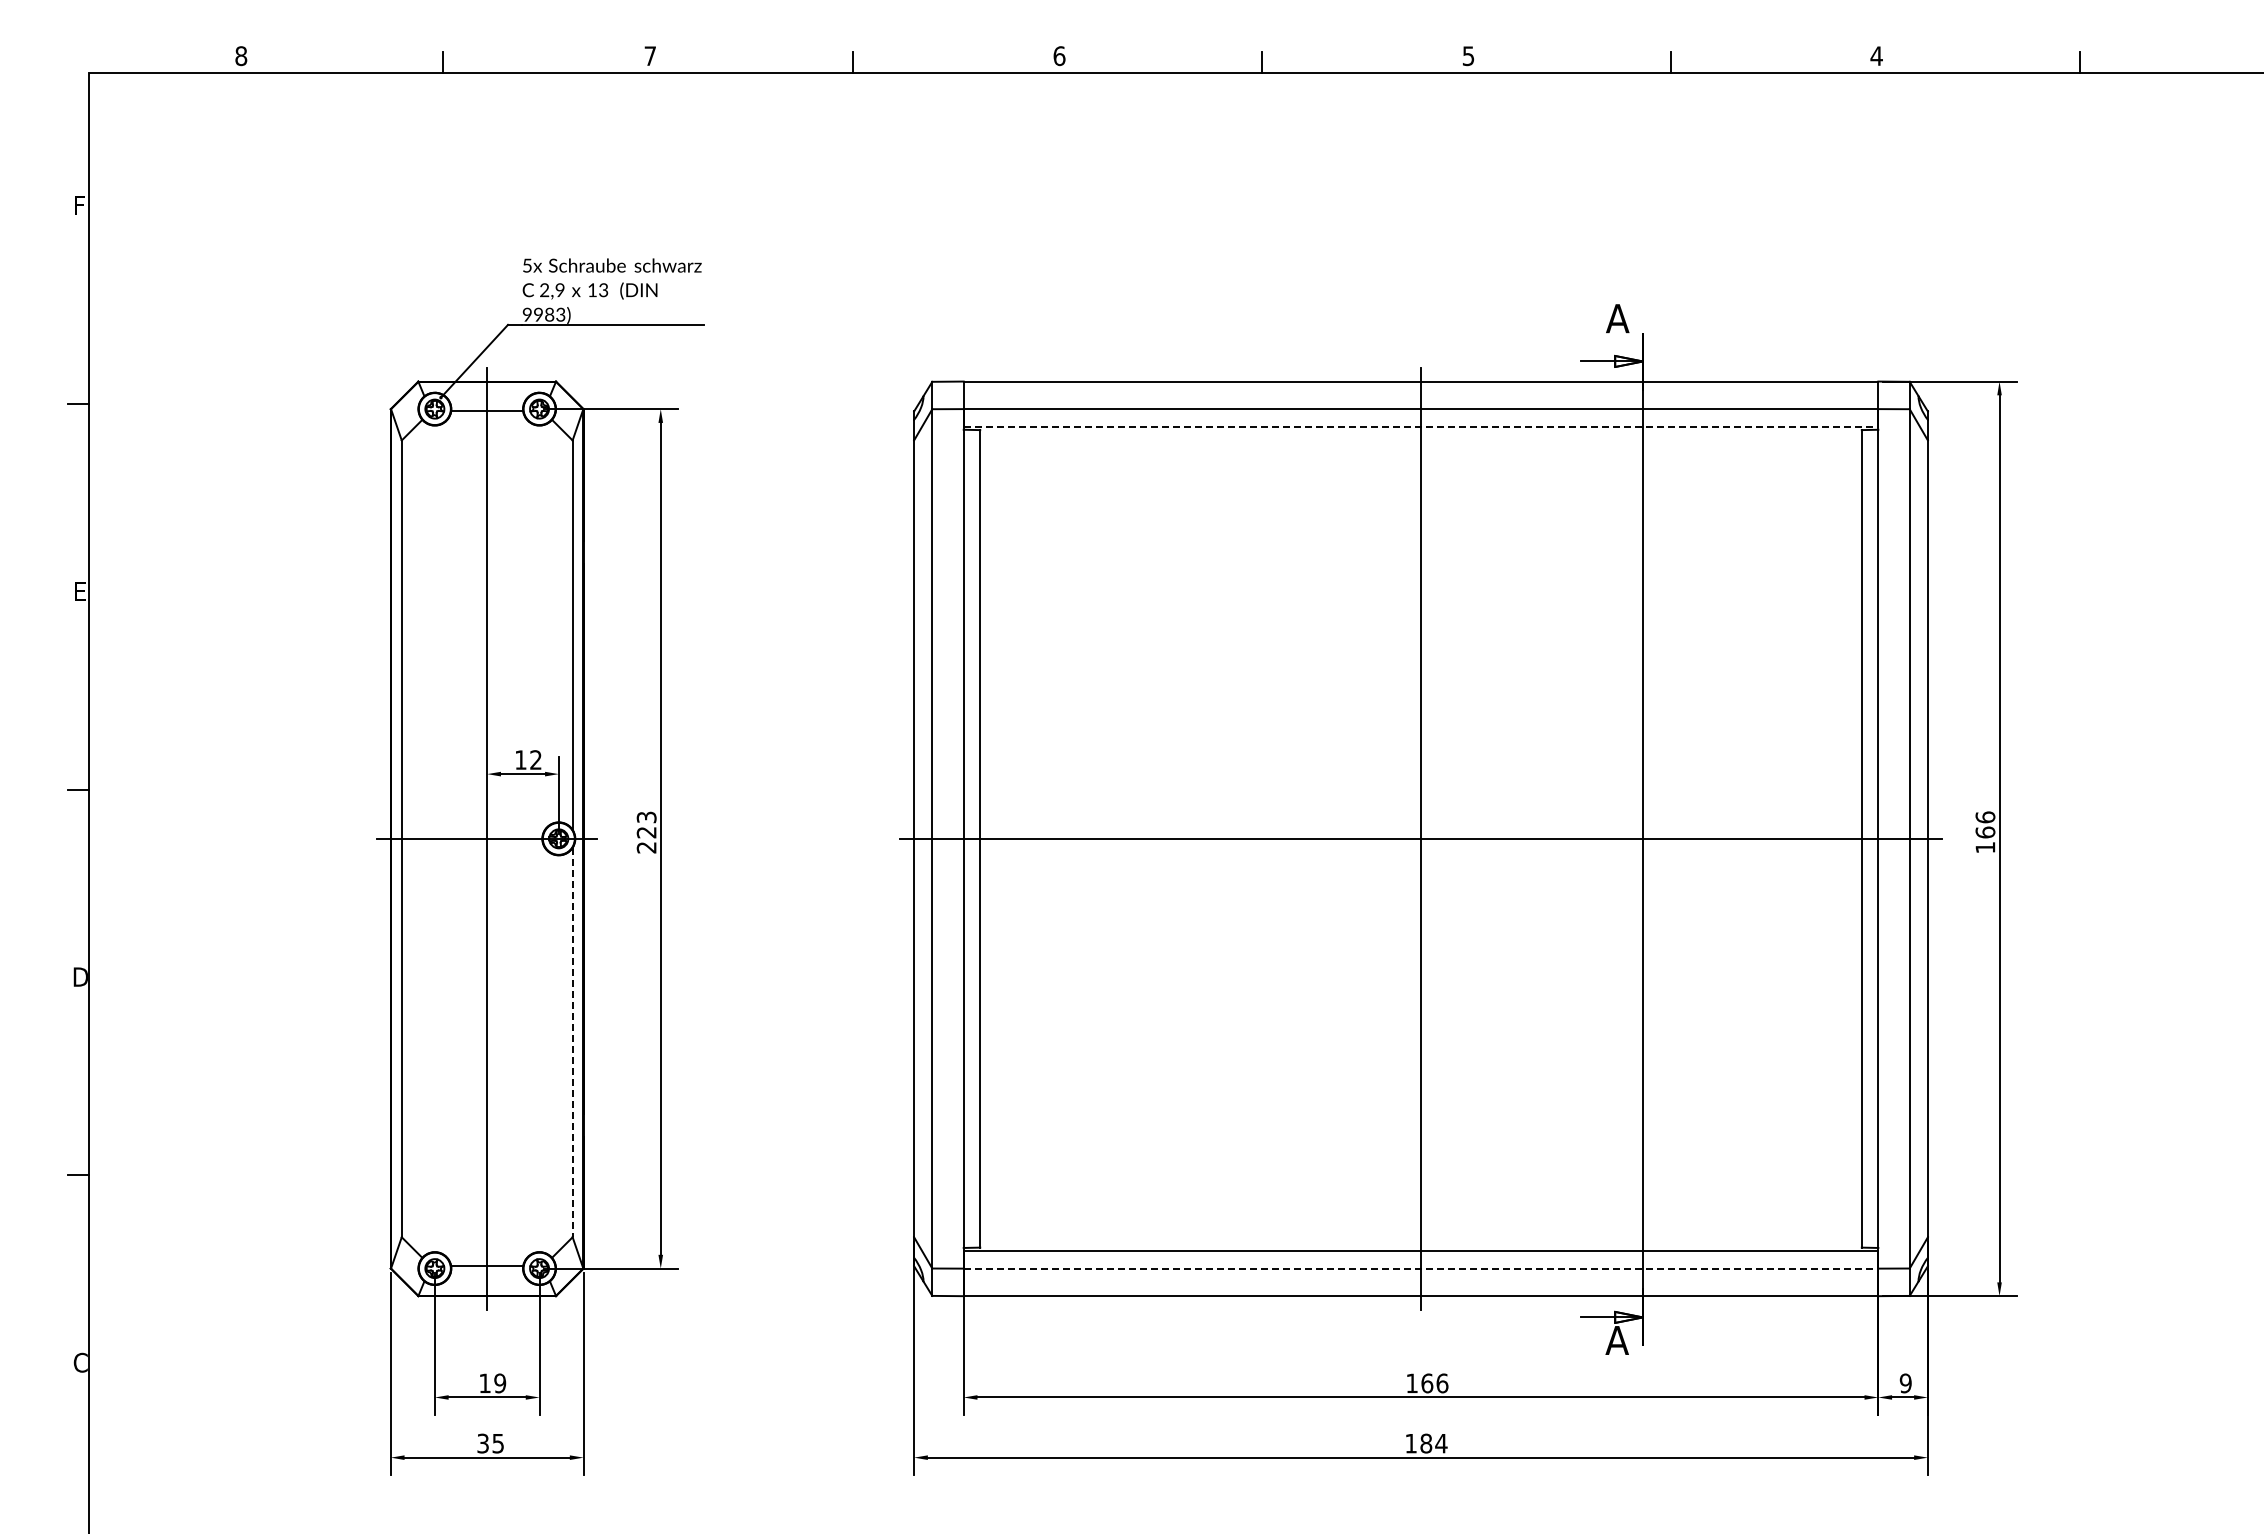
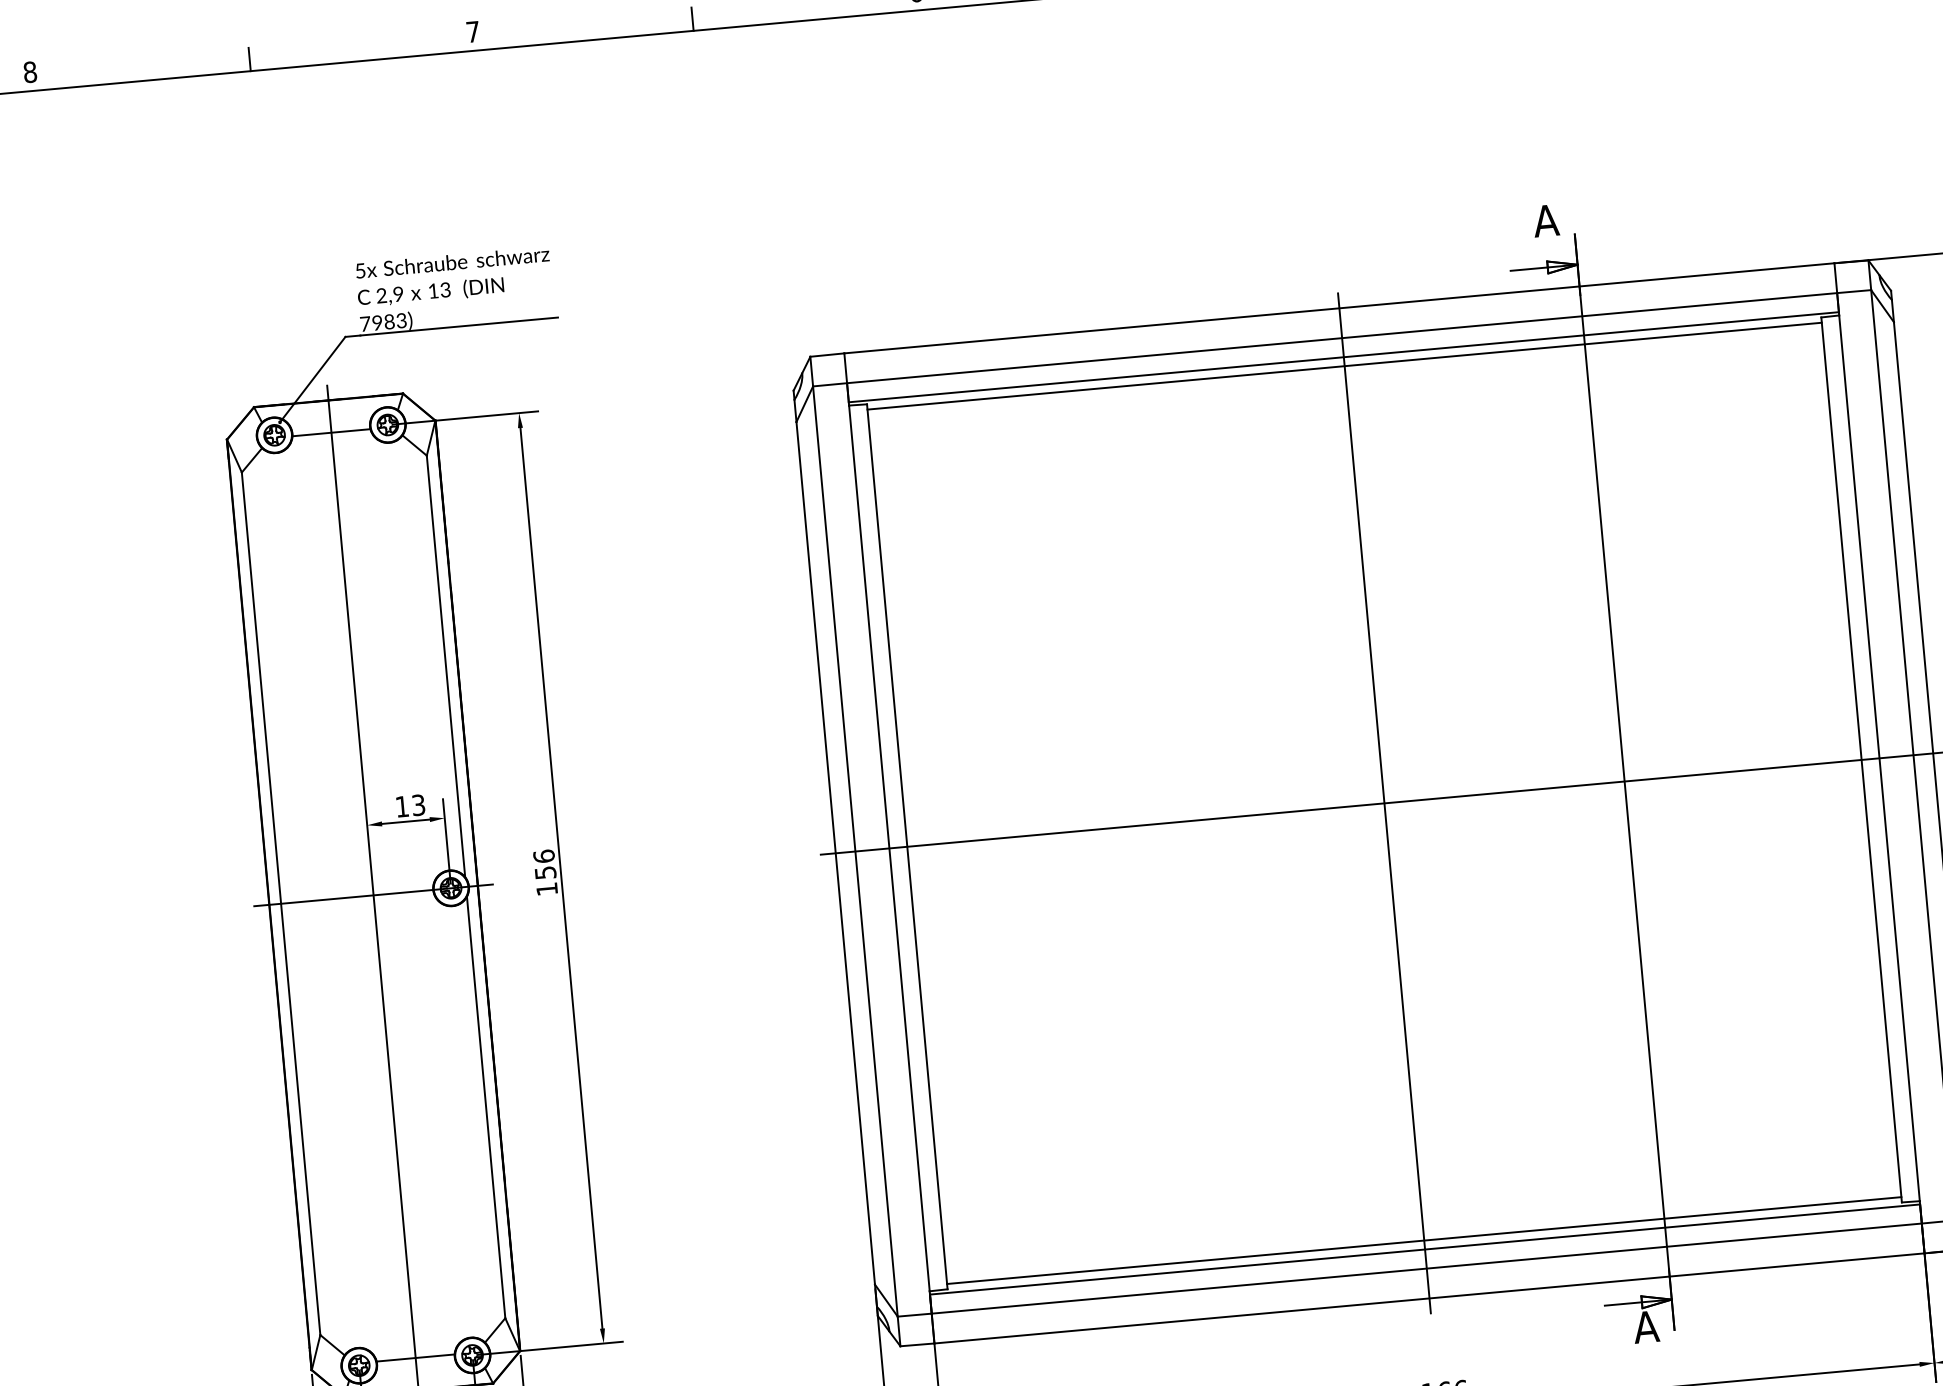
text: (527, 314) -> (365, 323), 9983) -> 7983)
line: (1421, 426) -> (1344, 356), dashed -> solid
line: (1420, 435) -> (1344, 366), added
text: (535, 759) -> (418, 804), 12 -> 13
text: (646, 832) -> (545, 872), 223 -> 156
line: (572, 1042) -> (485, 1107), dashed -> solid
line: (1420, 1242) -> (1423, 1240), added
line: (1421, 1268) -> (1427, 1268), dashed -> solid

